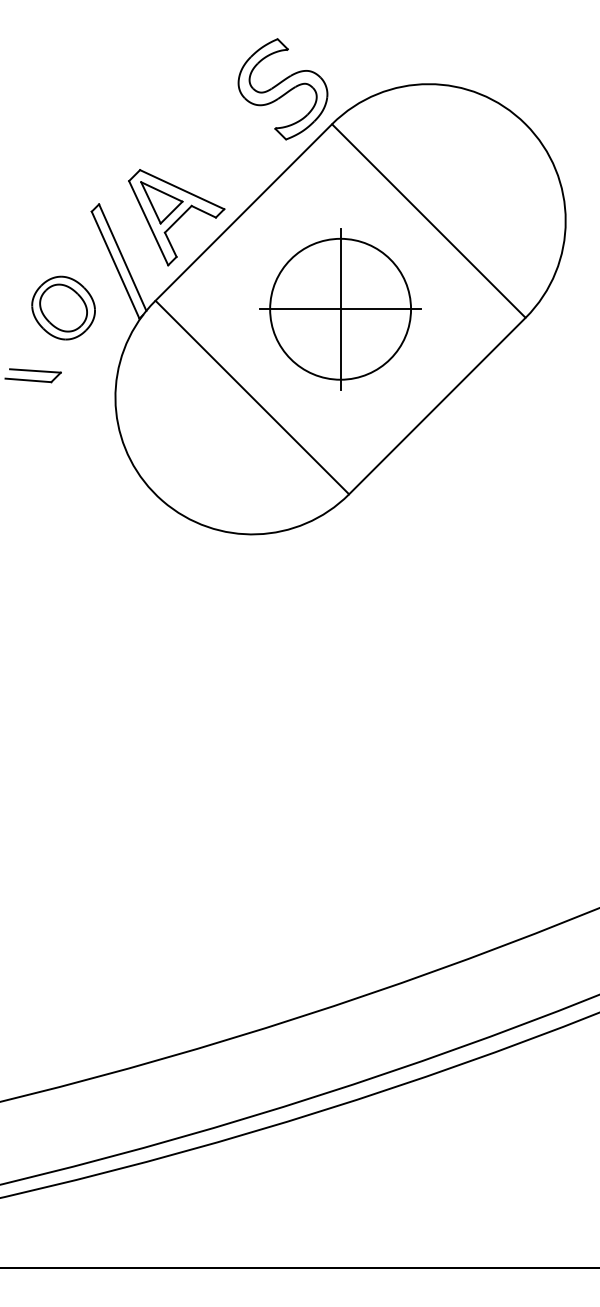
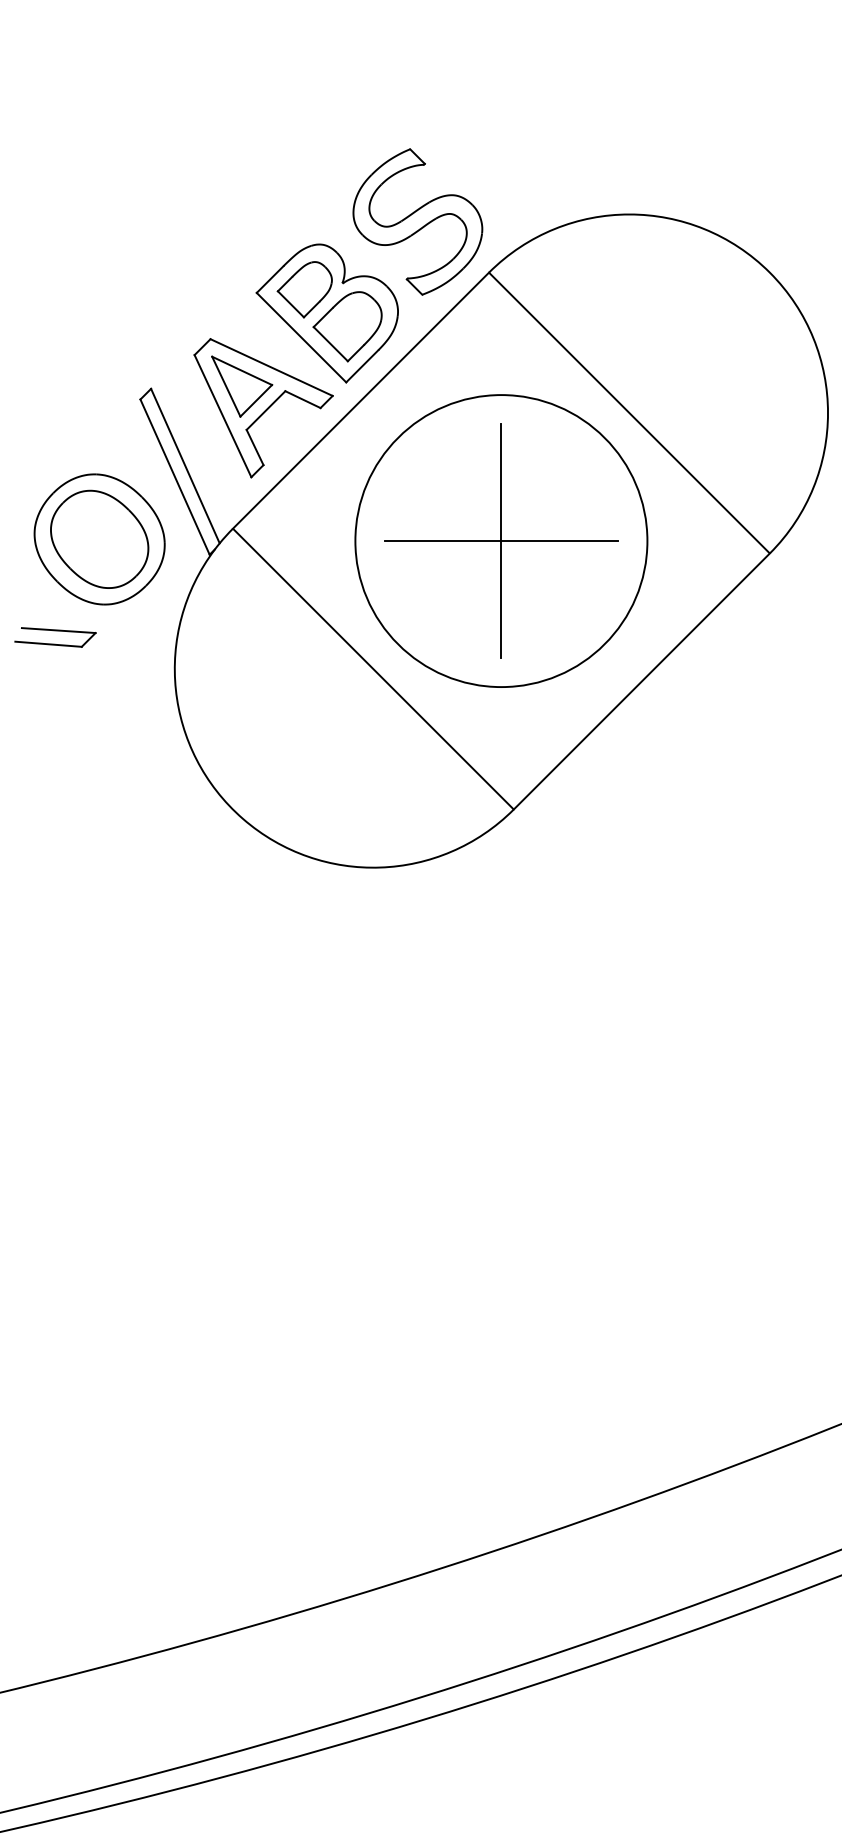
part: (220, 152) -> (327, 313), added
part: (63, 307) -> (99, 538), size x1.43
circle: (340, 308) -> (501, 539), size x1.43

